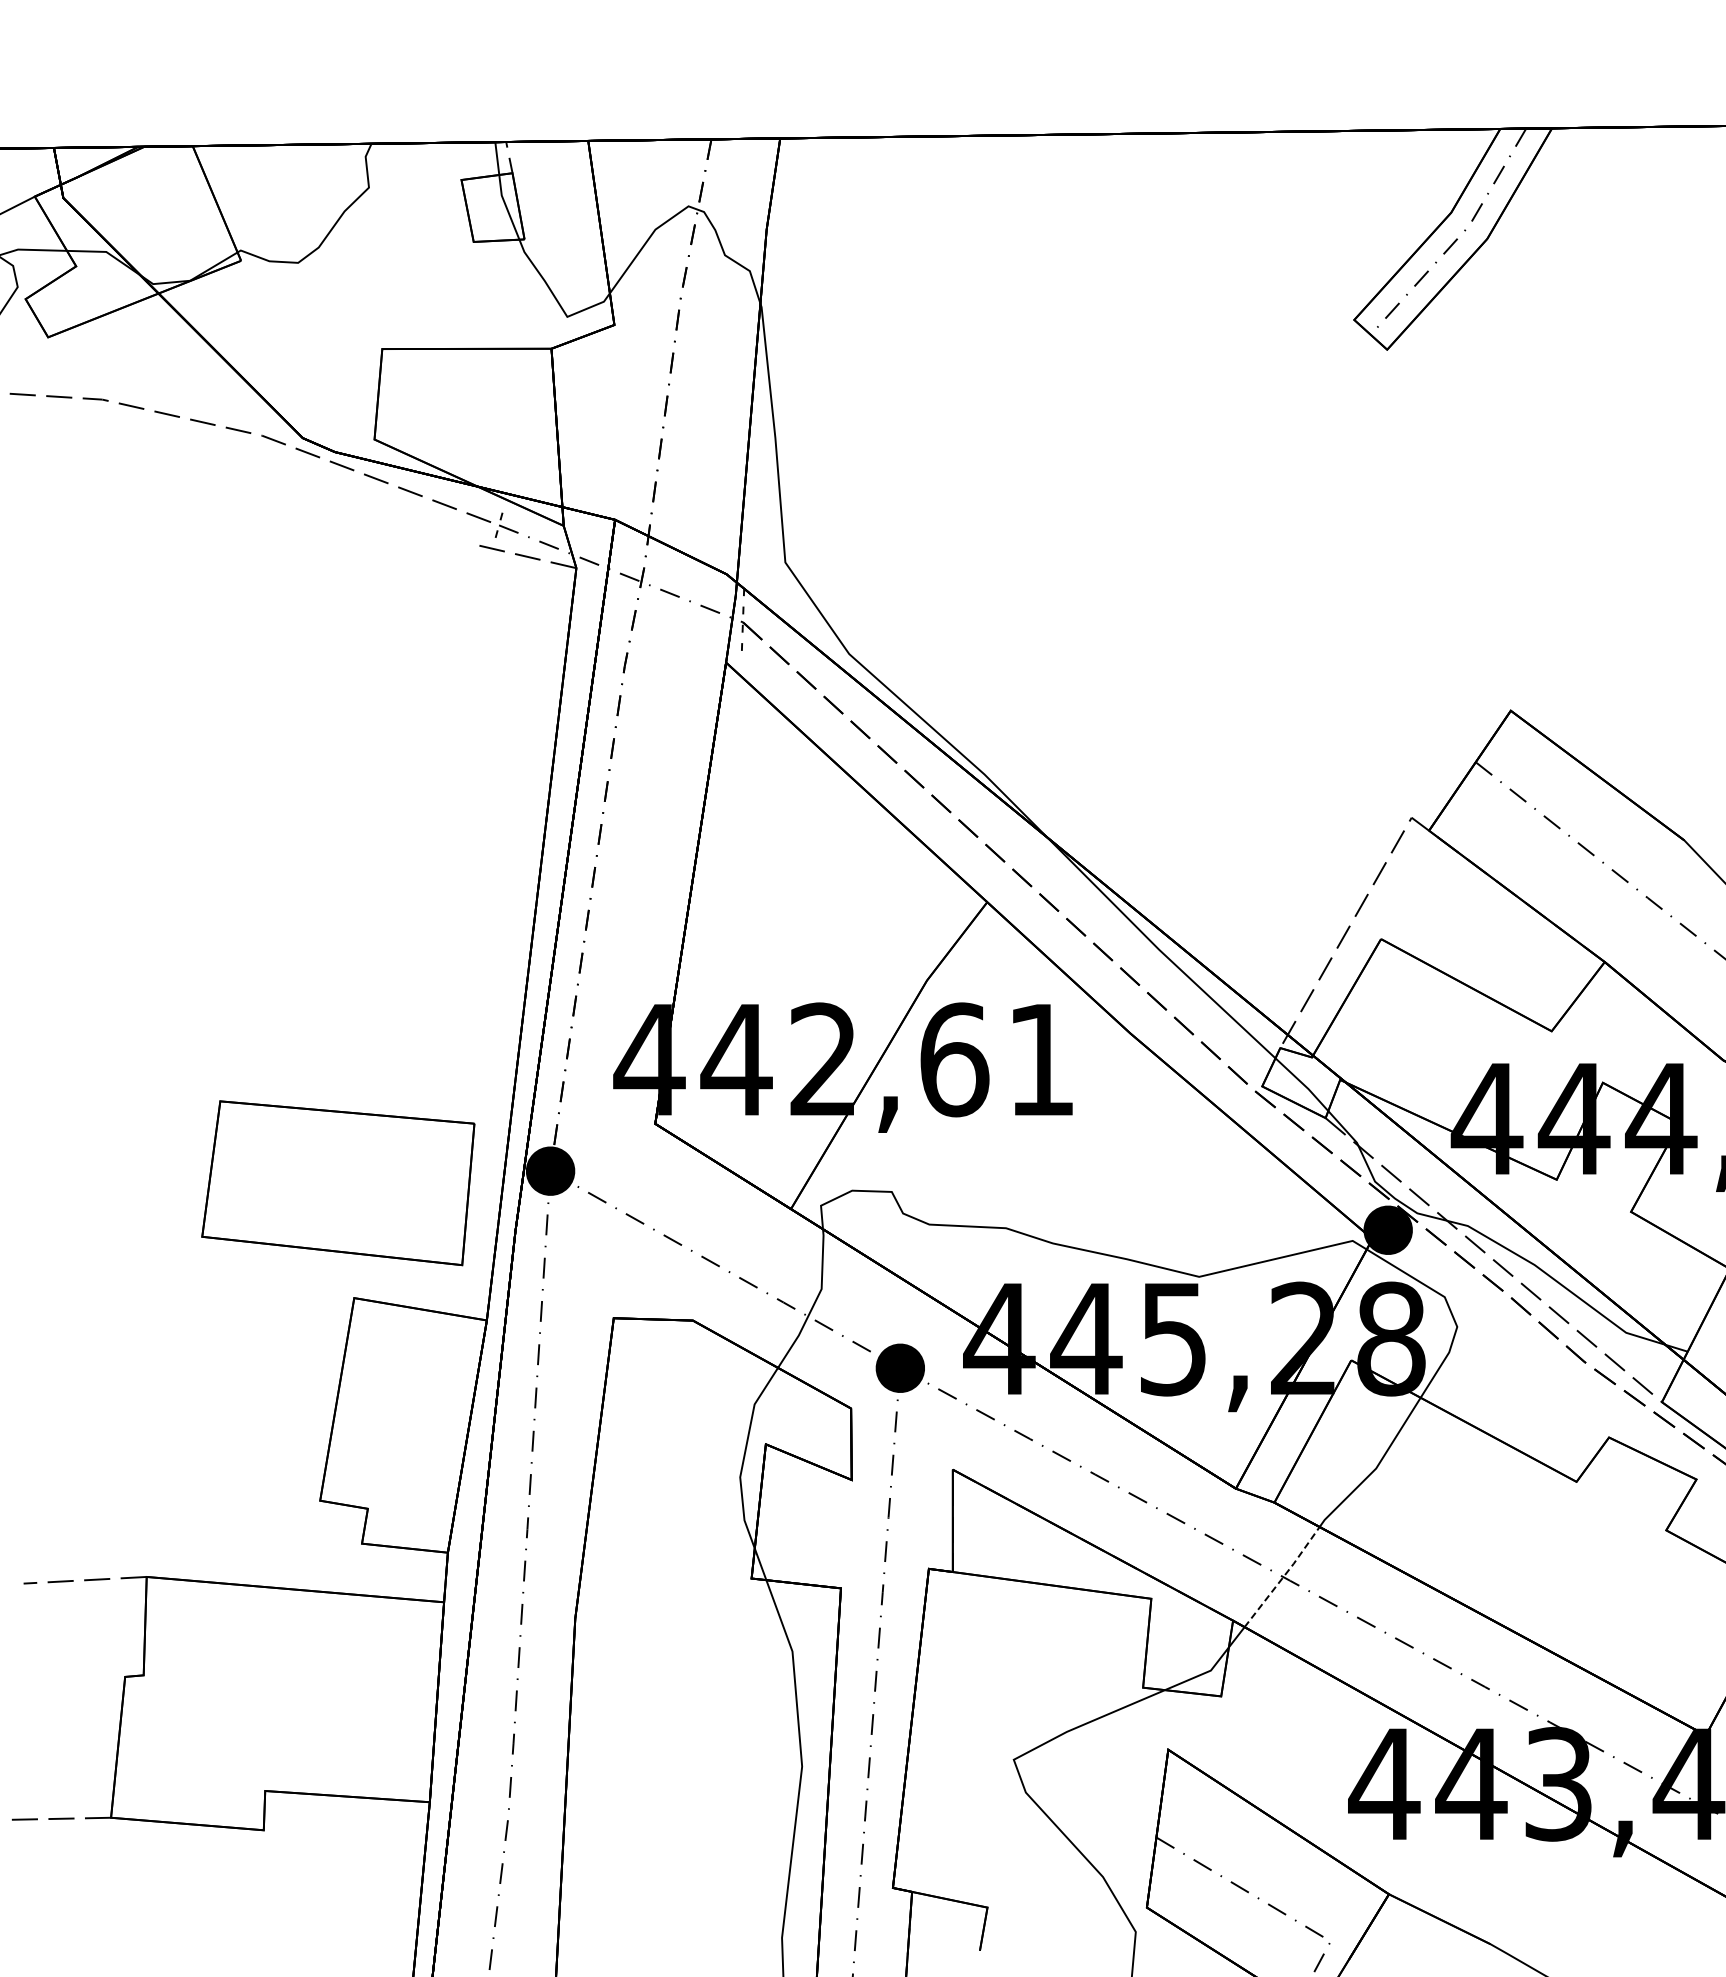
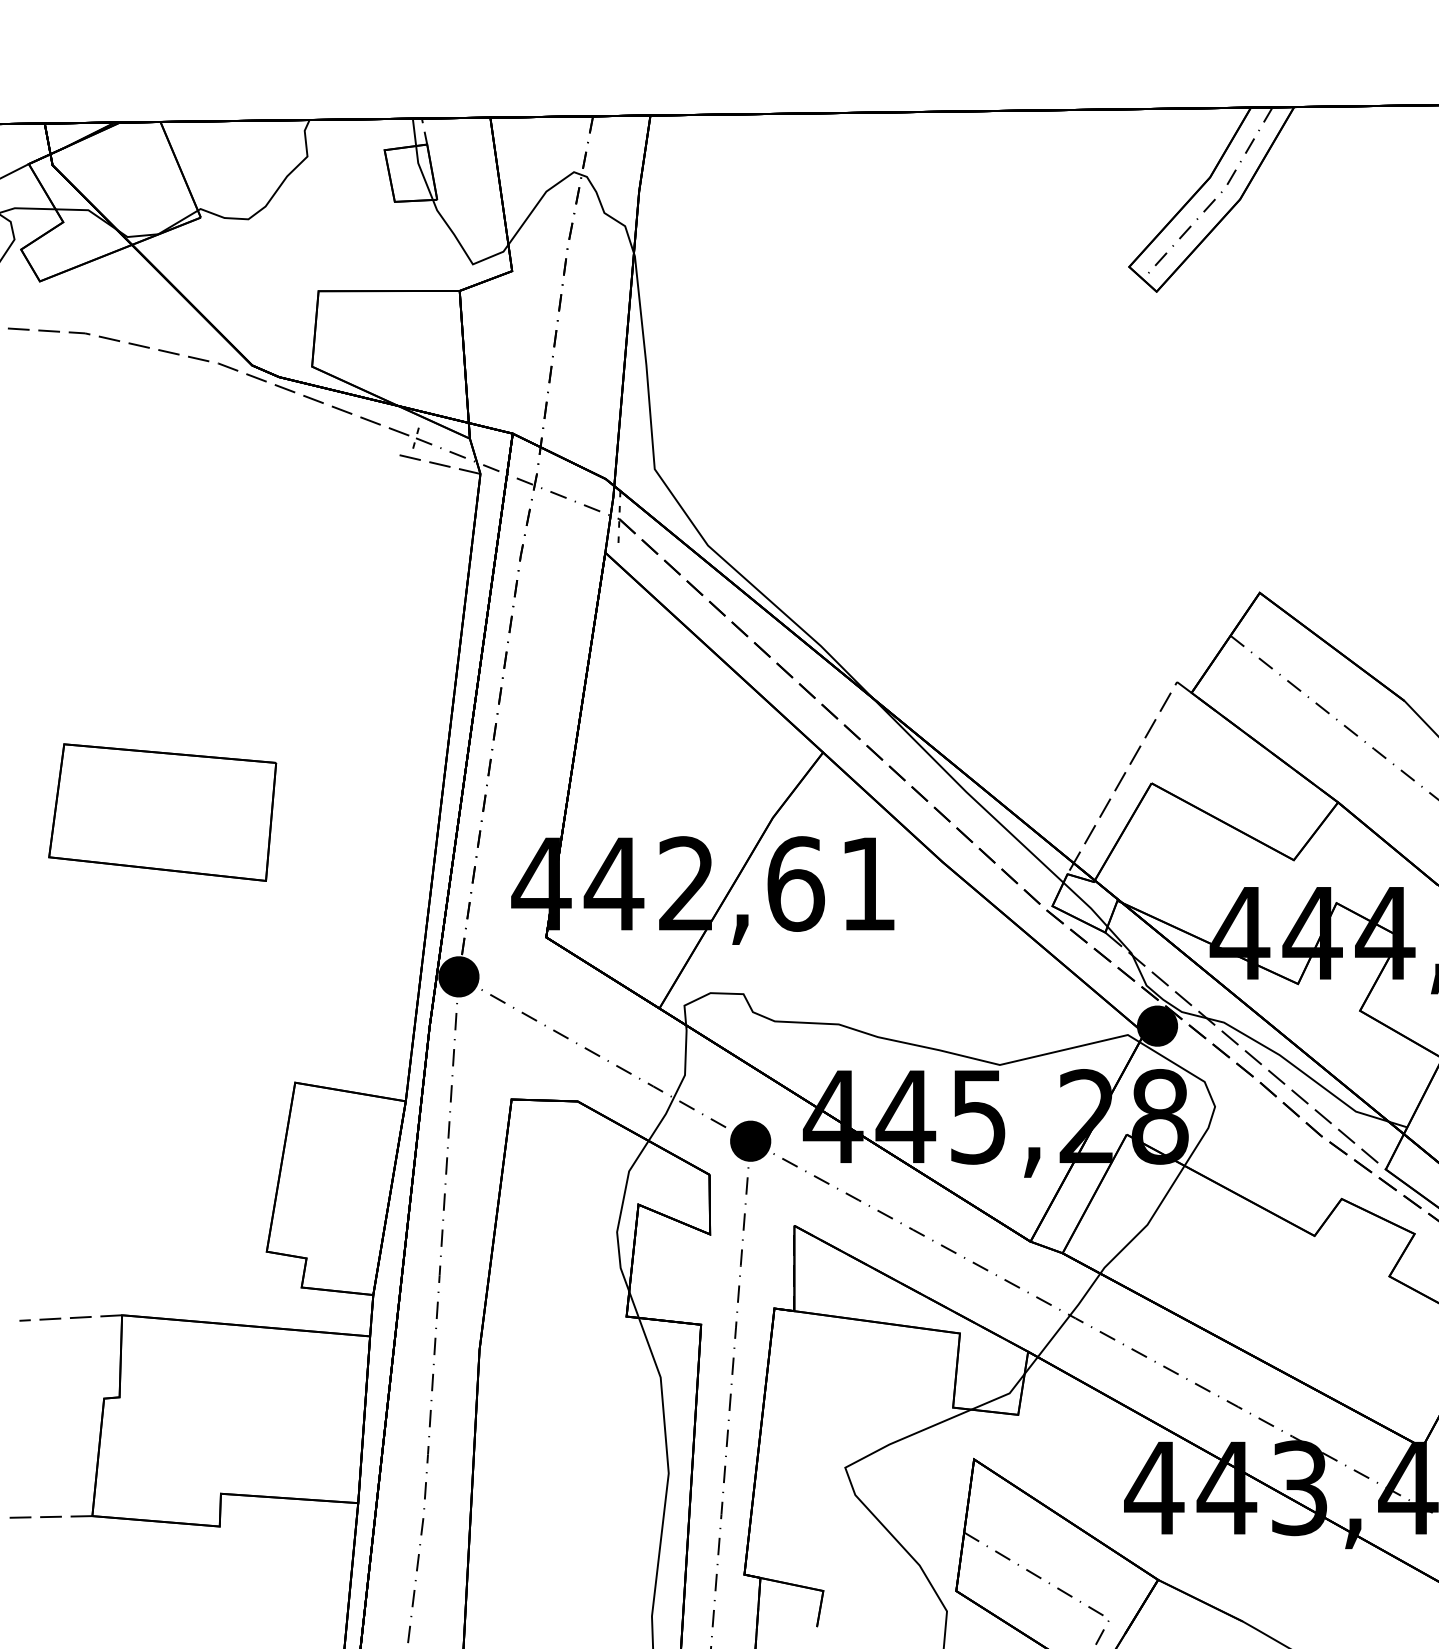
part: (338, 1183) -> (162, 812), moved
line: (1283, 1576) -> (1070, 1314), dashed -> solid

